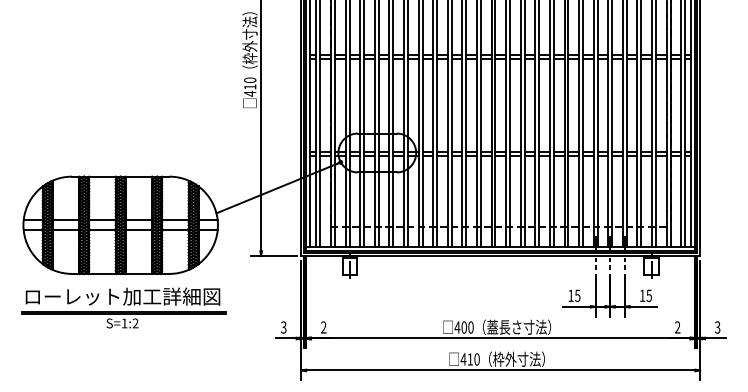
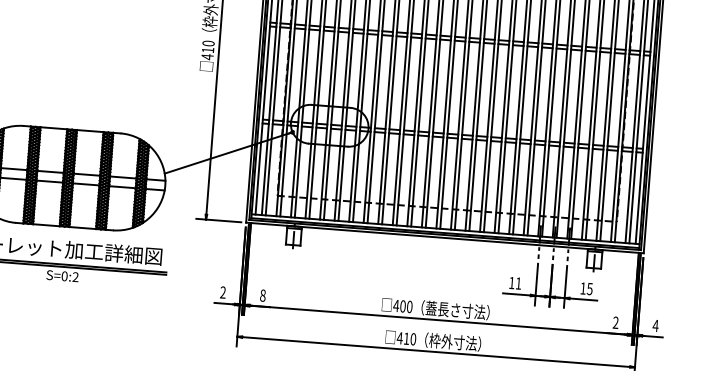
text: (577, 295) -> (518, 283), 15 -> 11
text: (124, 323) -> (64, 276), S=1:2 -> S=0:2
text: (283, 327) -> (222, 292), 3 -> 2
text: (323, 327) -> (262, 295), 2 -> 8
text: (717, 327) -> (655, 325), 3 -> 4

